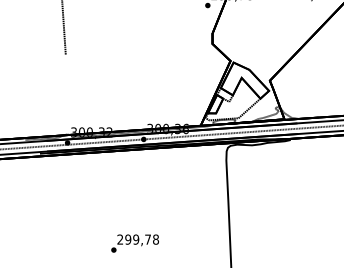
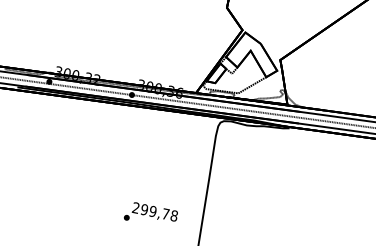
text: (134, 243) -> (150, 215), moved

